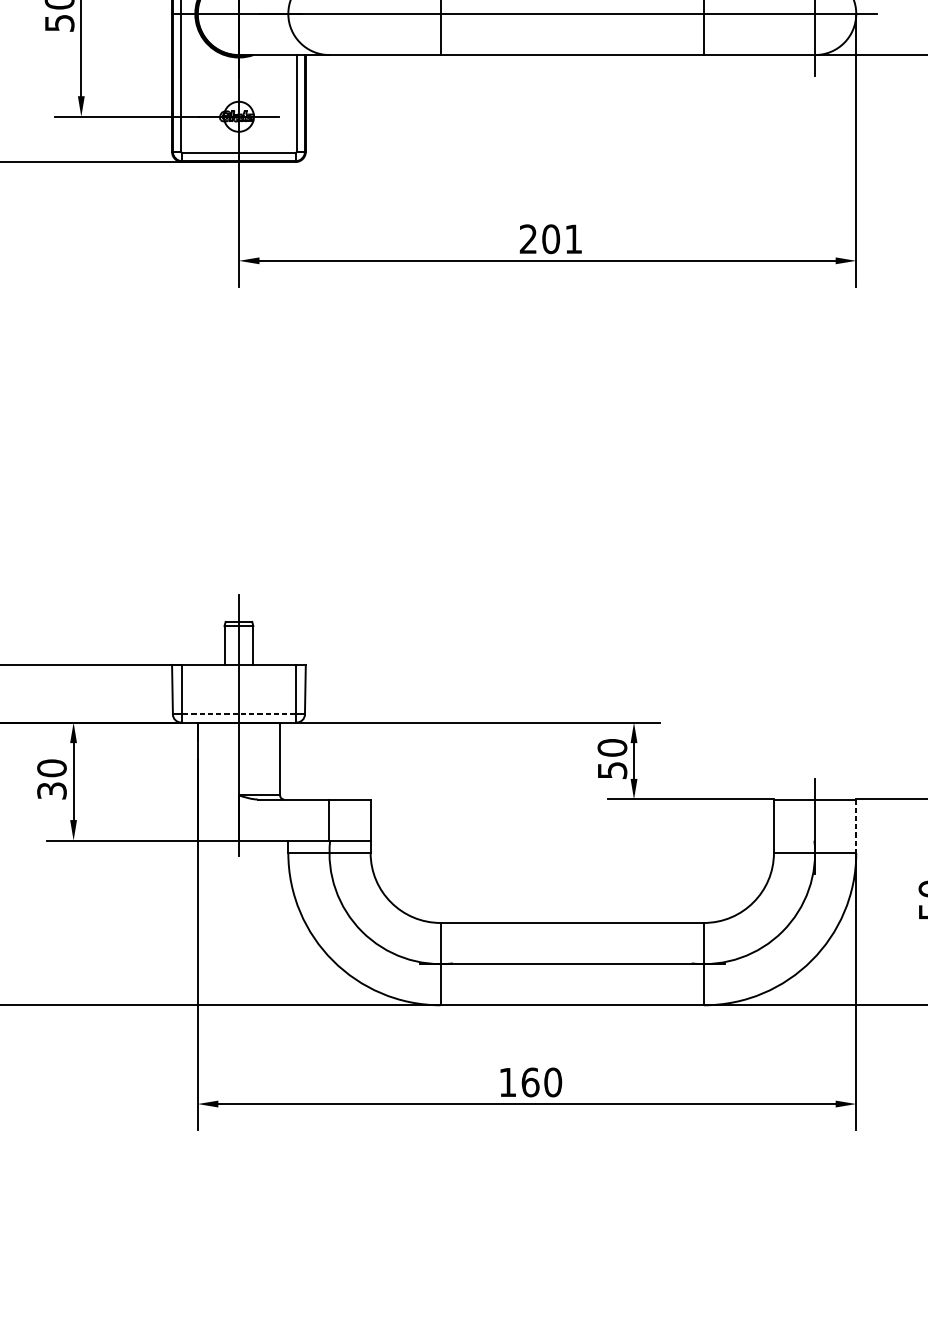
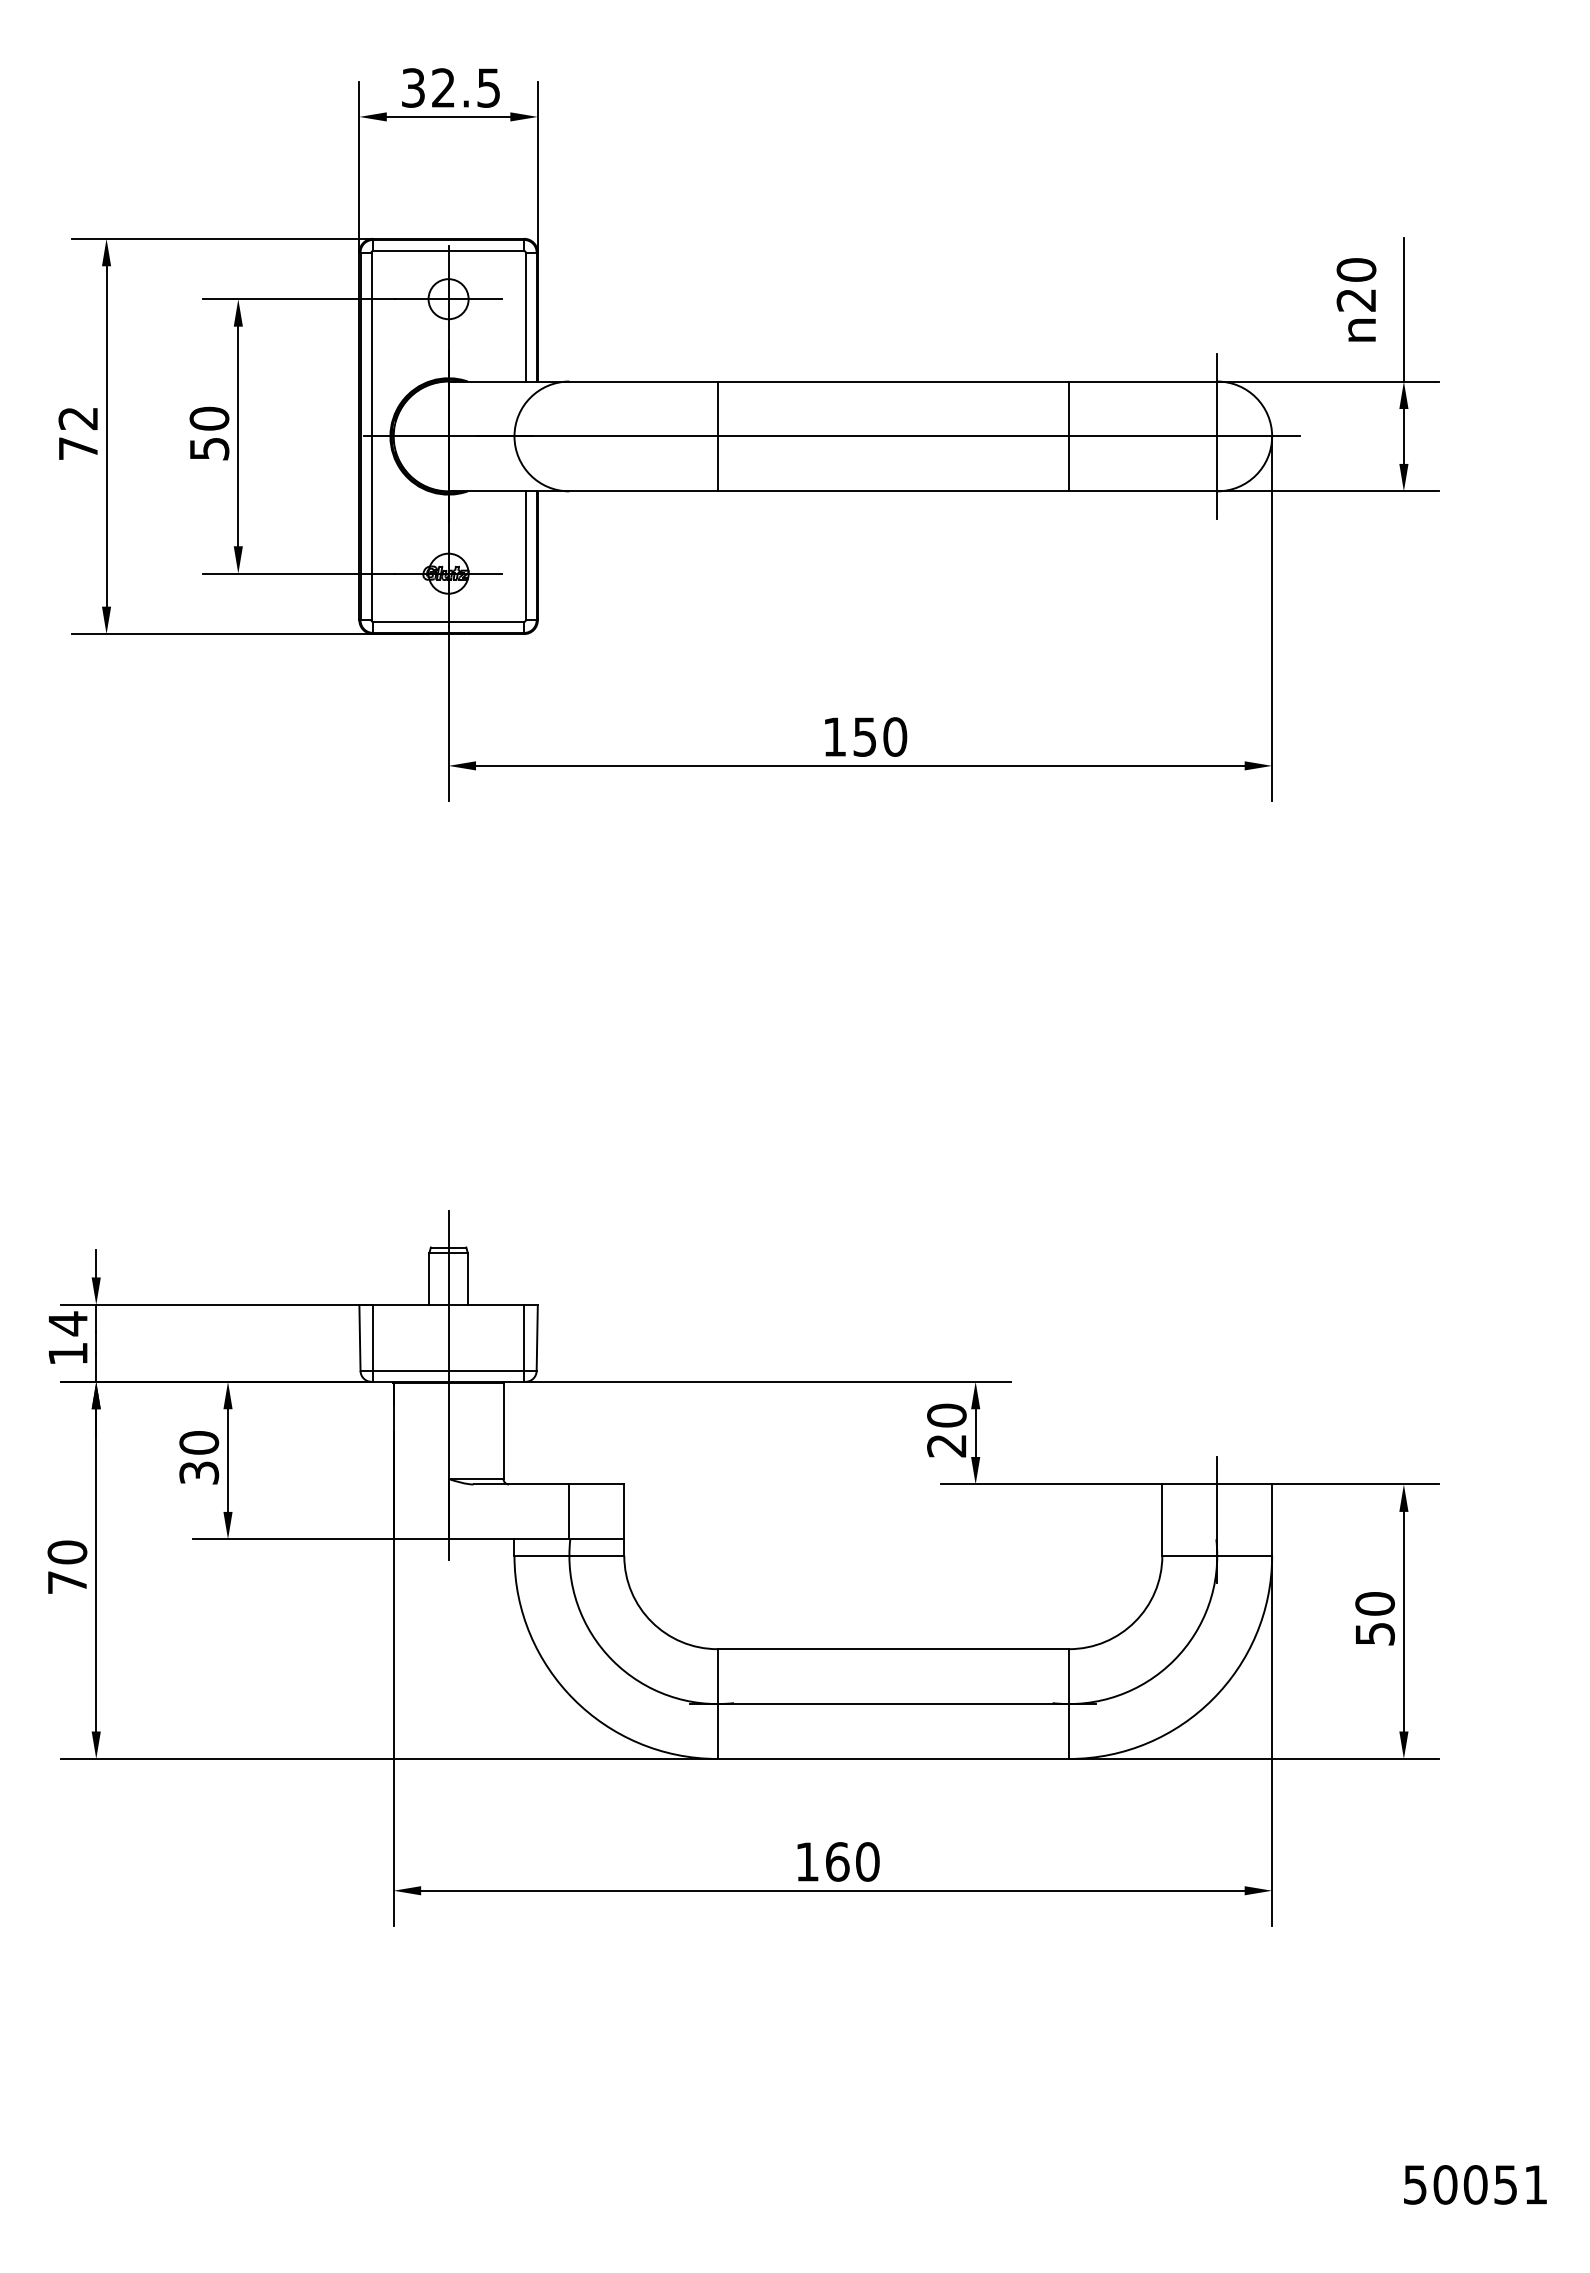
text: (551, 238) -> (865, 736), 201 -> 150
line: (238, 714) -> (448, 1371), dashed -> solid
text: (612, 770) -> (946, 1445), 50 -> 20
line: (856, 826) -> (1272, 1520), dashed -> solid

